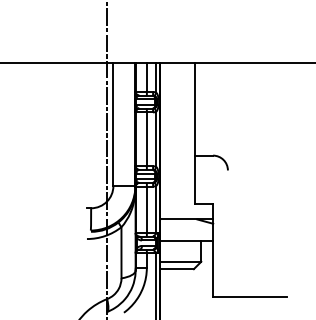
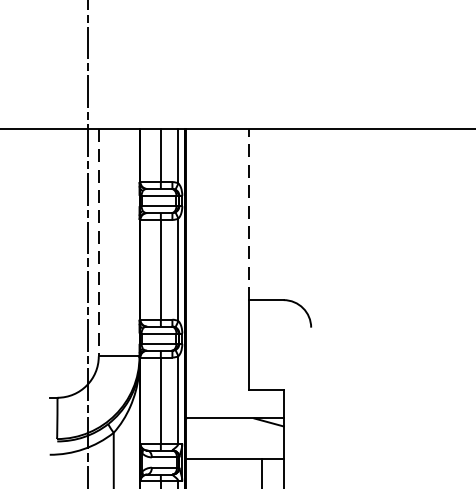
line: (194, 108) -> (249, 212), solid -> dashed
line: (113, 125) -> (98, 244), solid -> dashed

